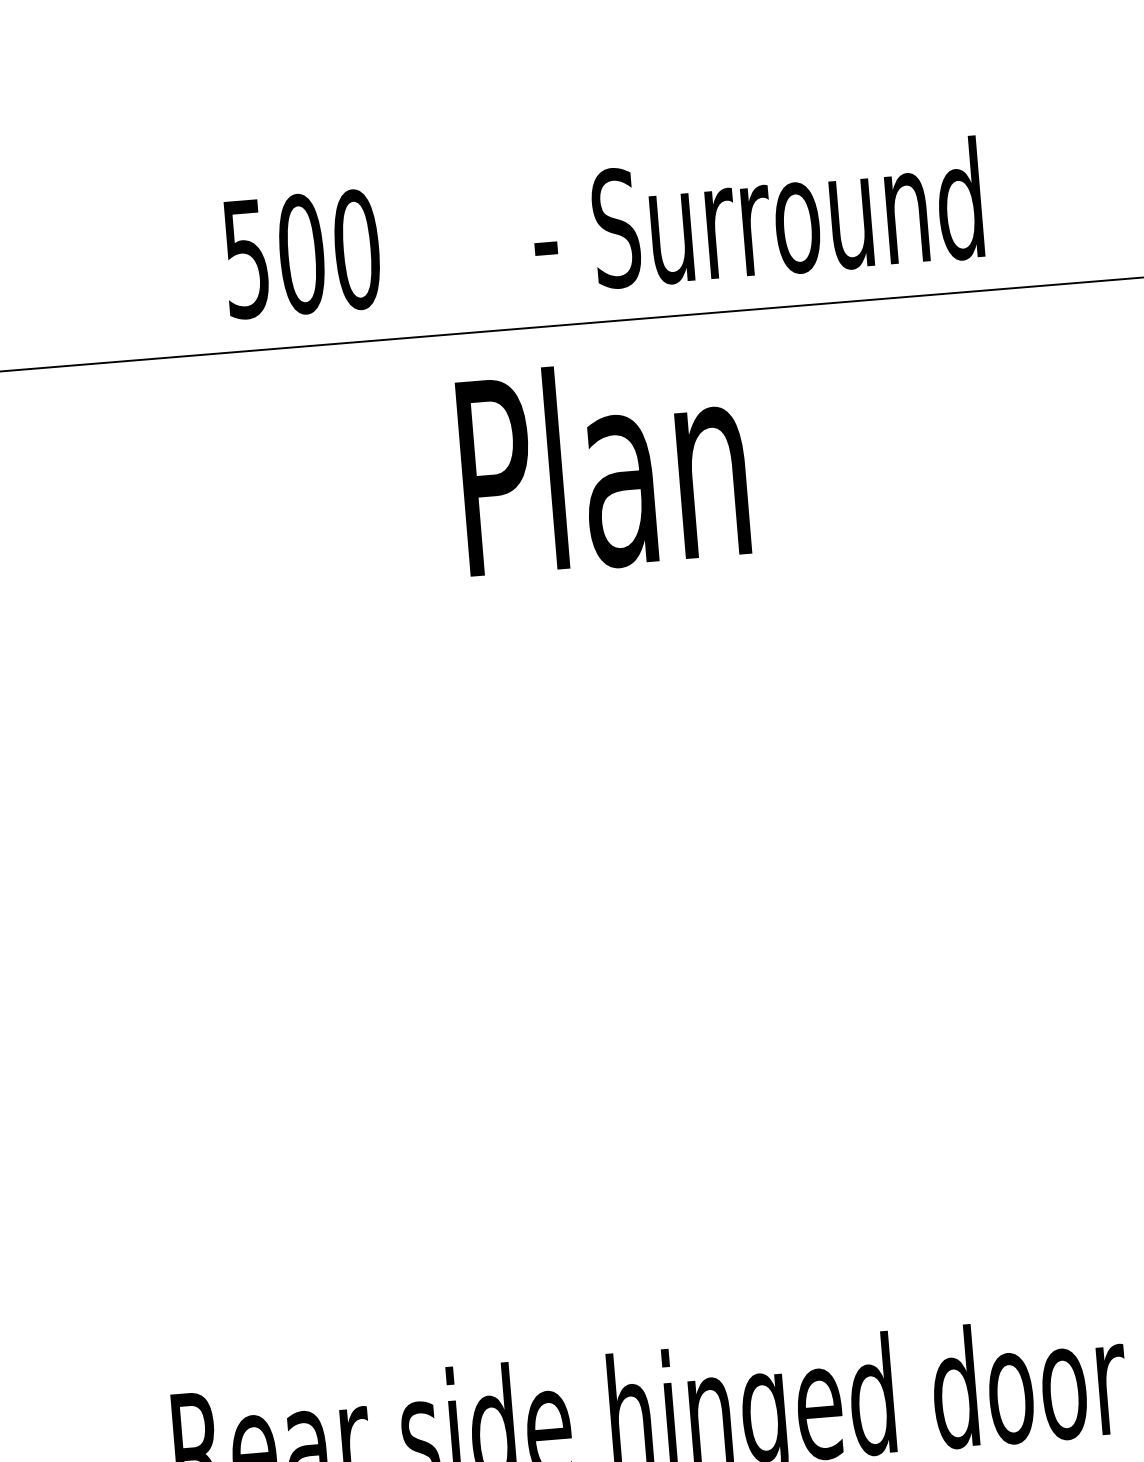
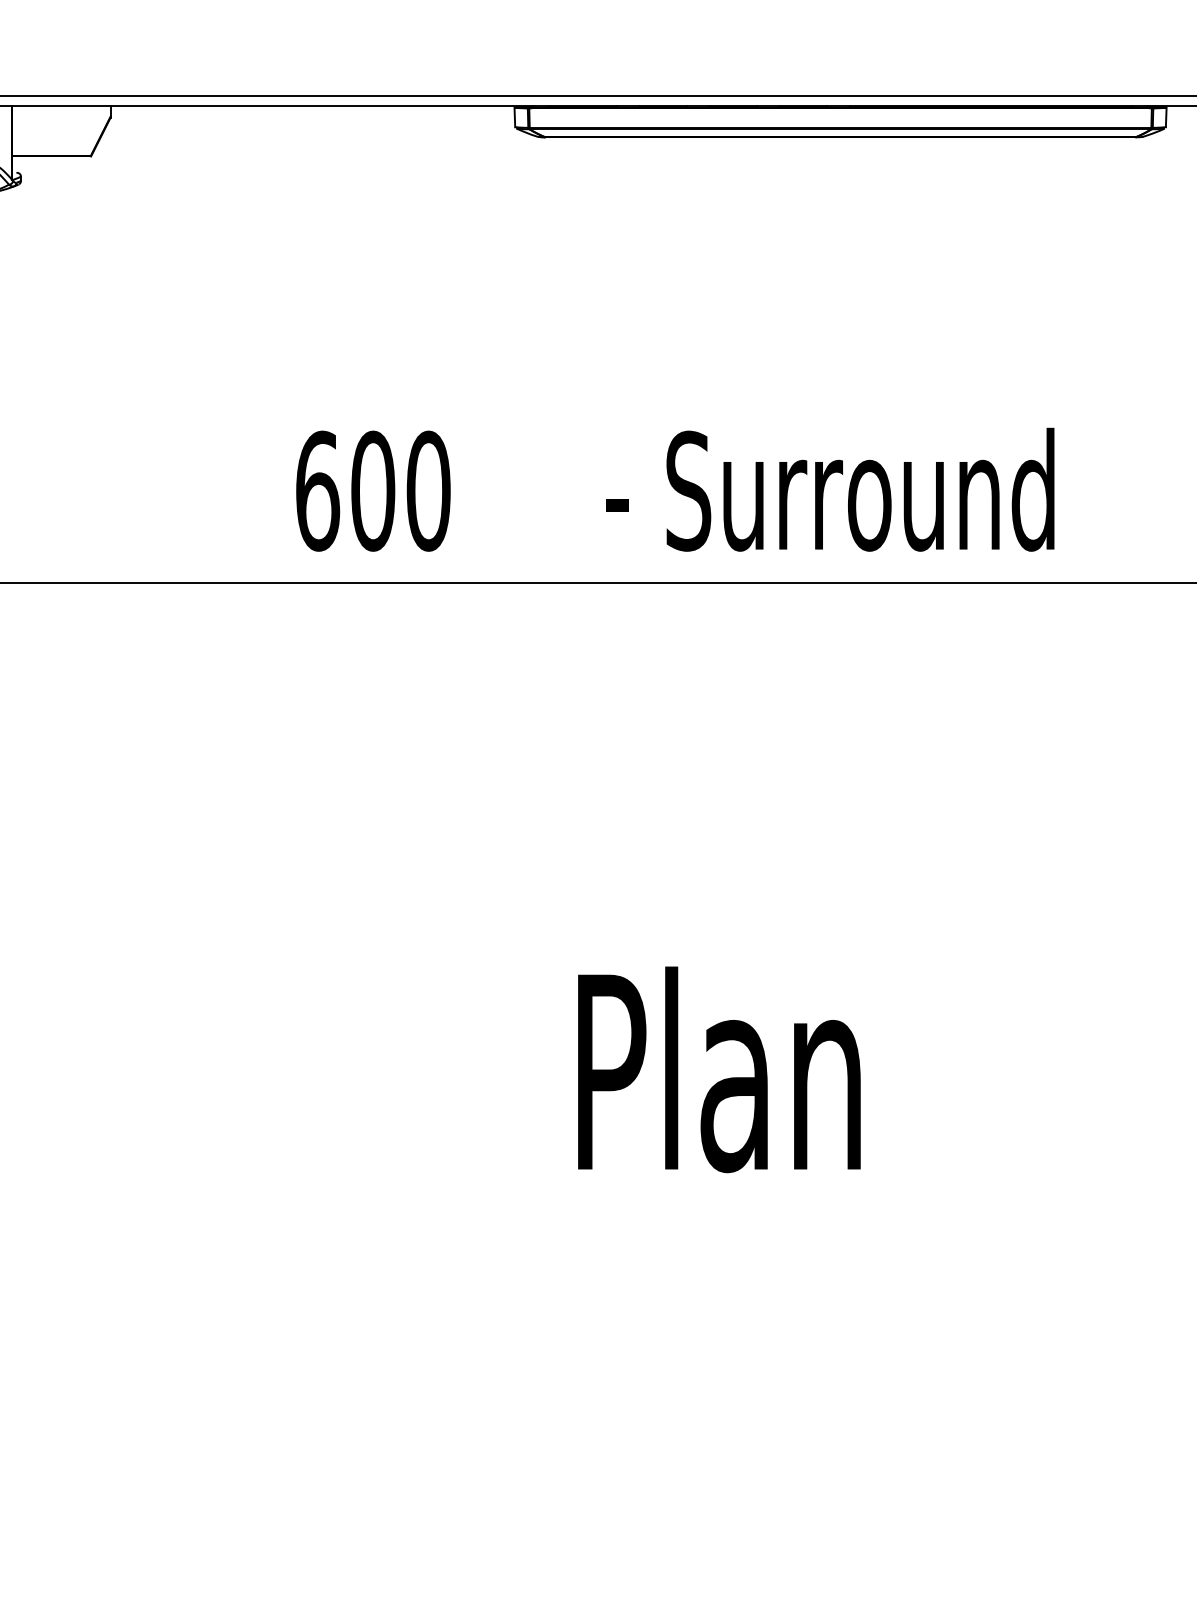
text: (247, 258) -> (318, 490), 500 -> 600
text: (603, 465) -> (719, 1069), moved

